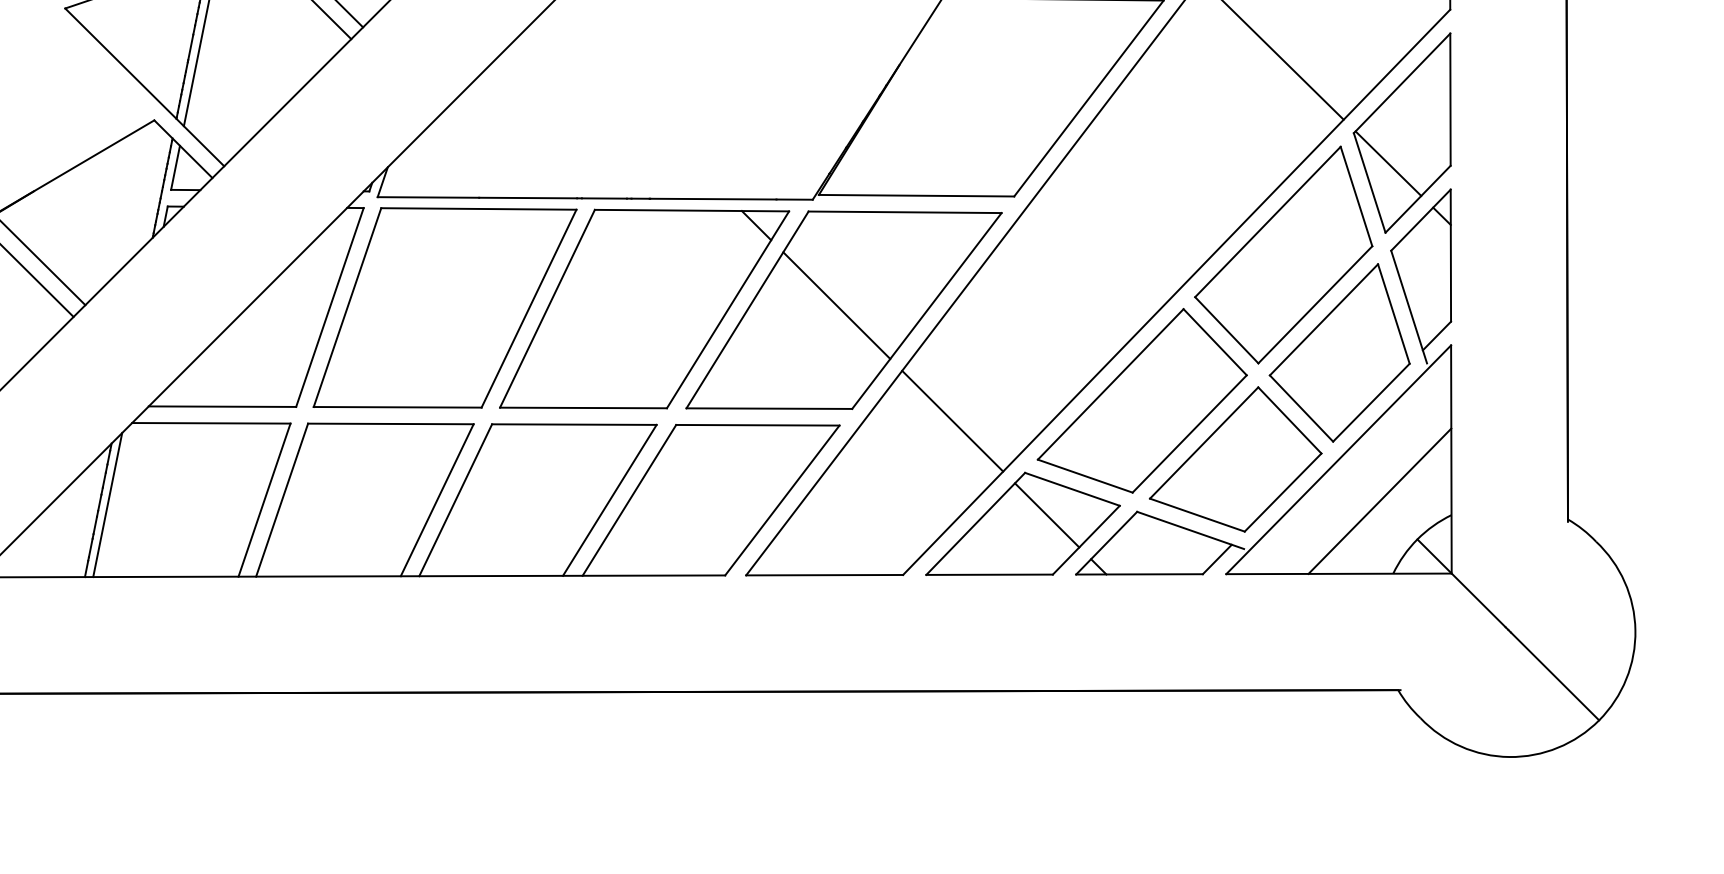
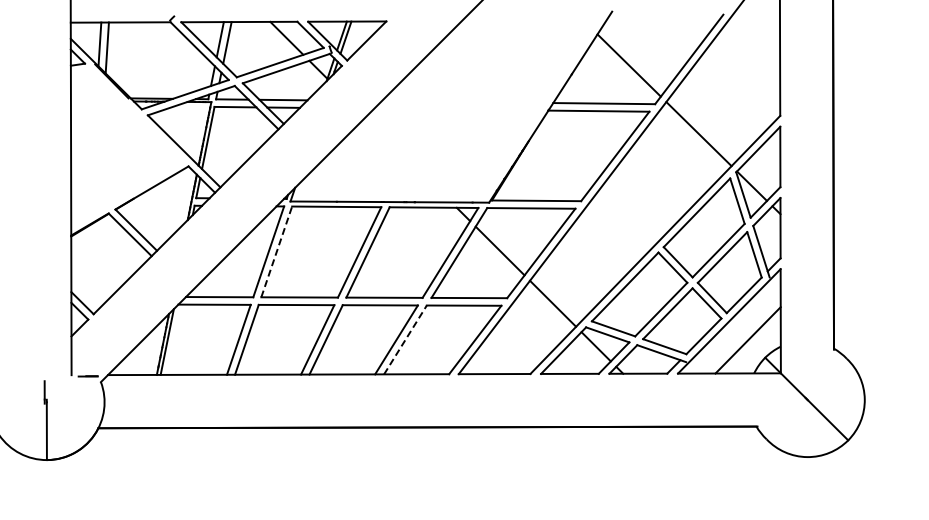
line: (346, 306) -> (276, 251), solid -> dashed
line: (629, 499) -> (405, 339), solid -> dashed

